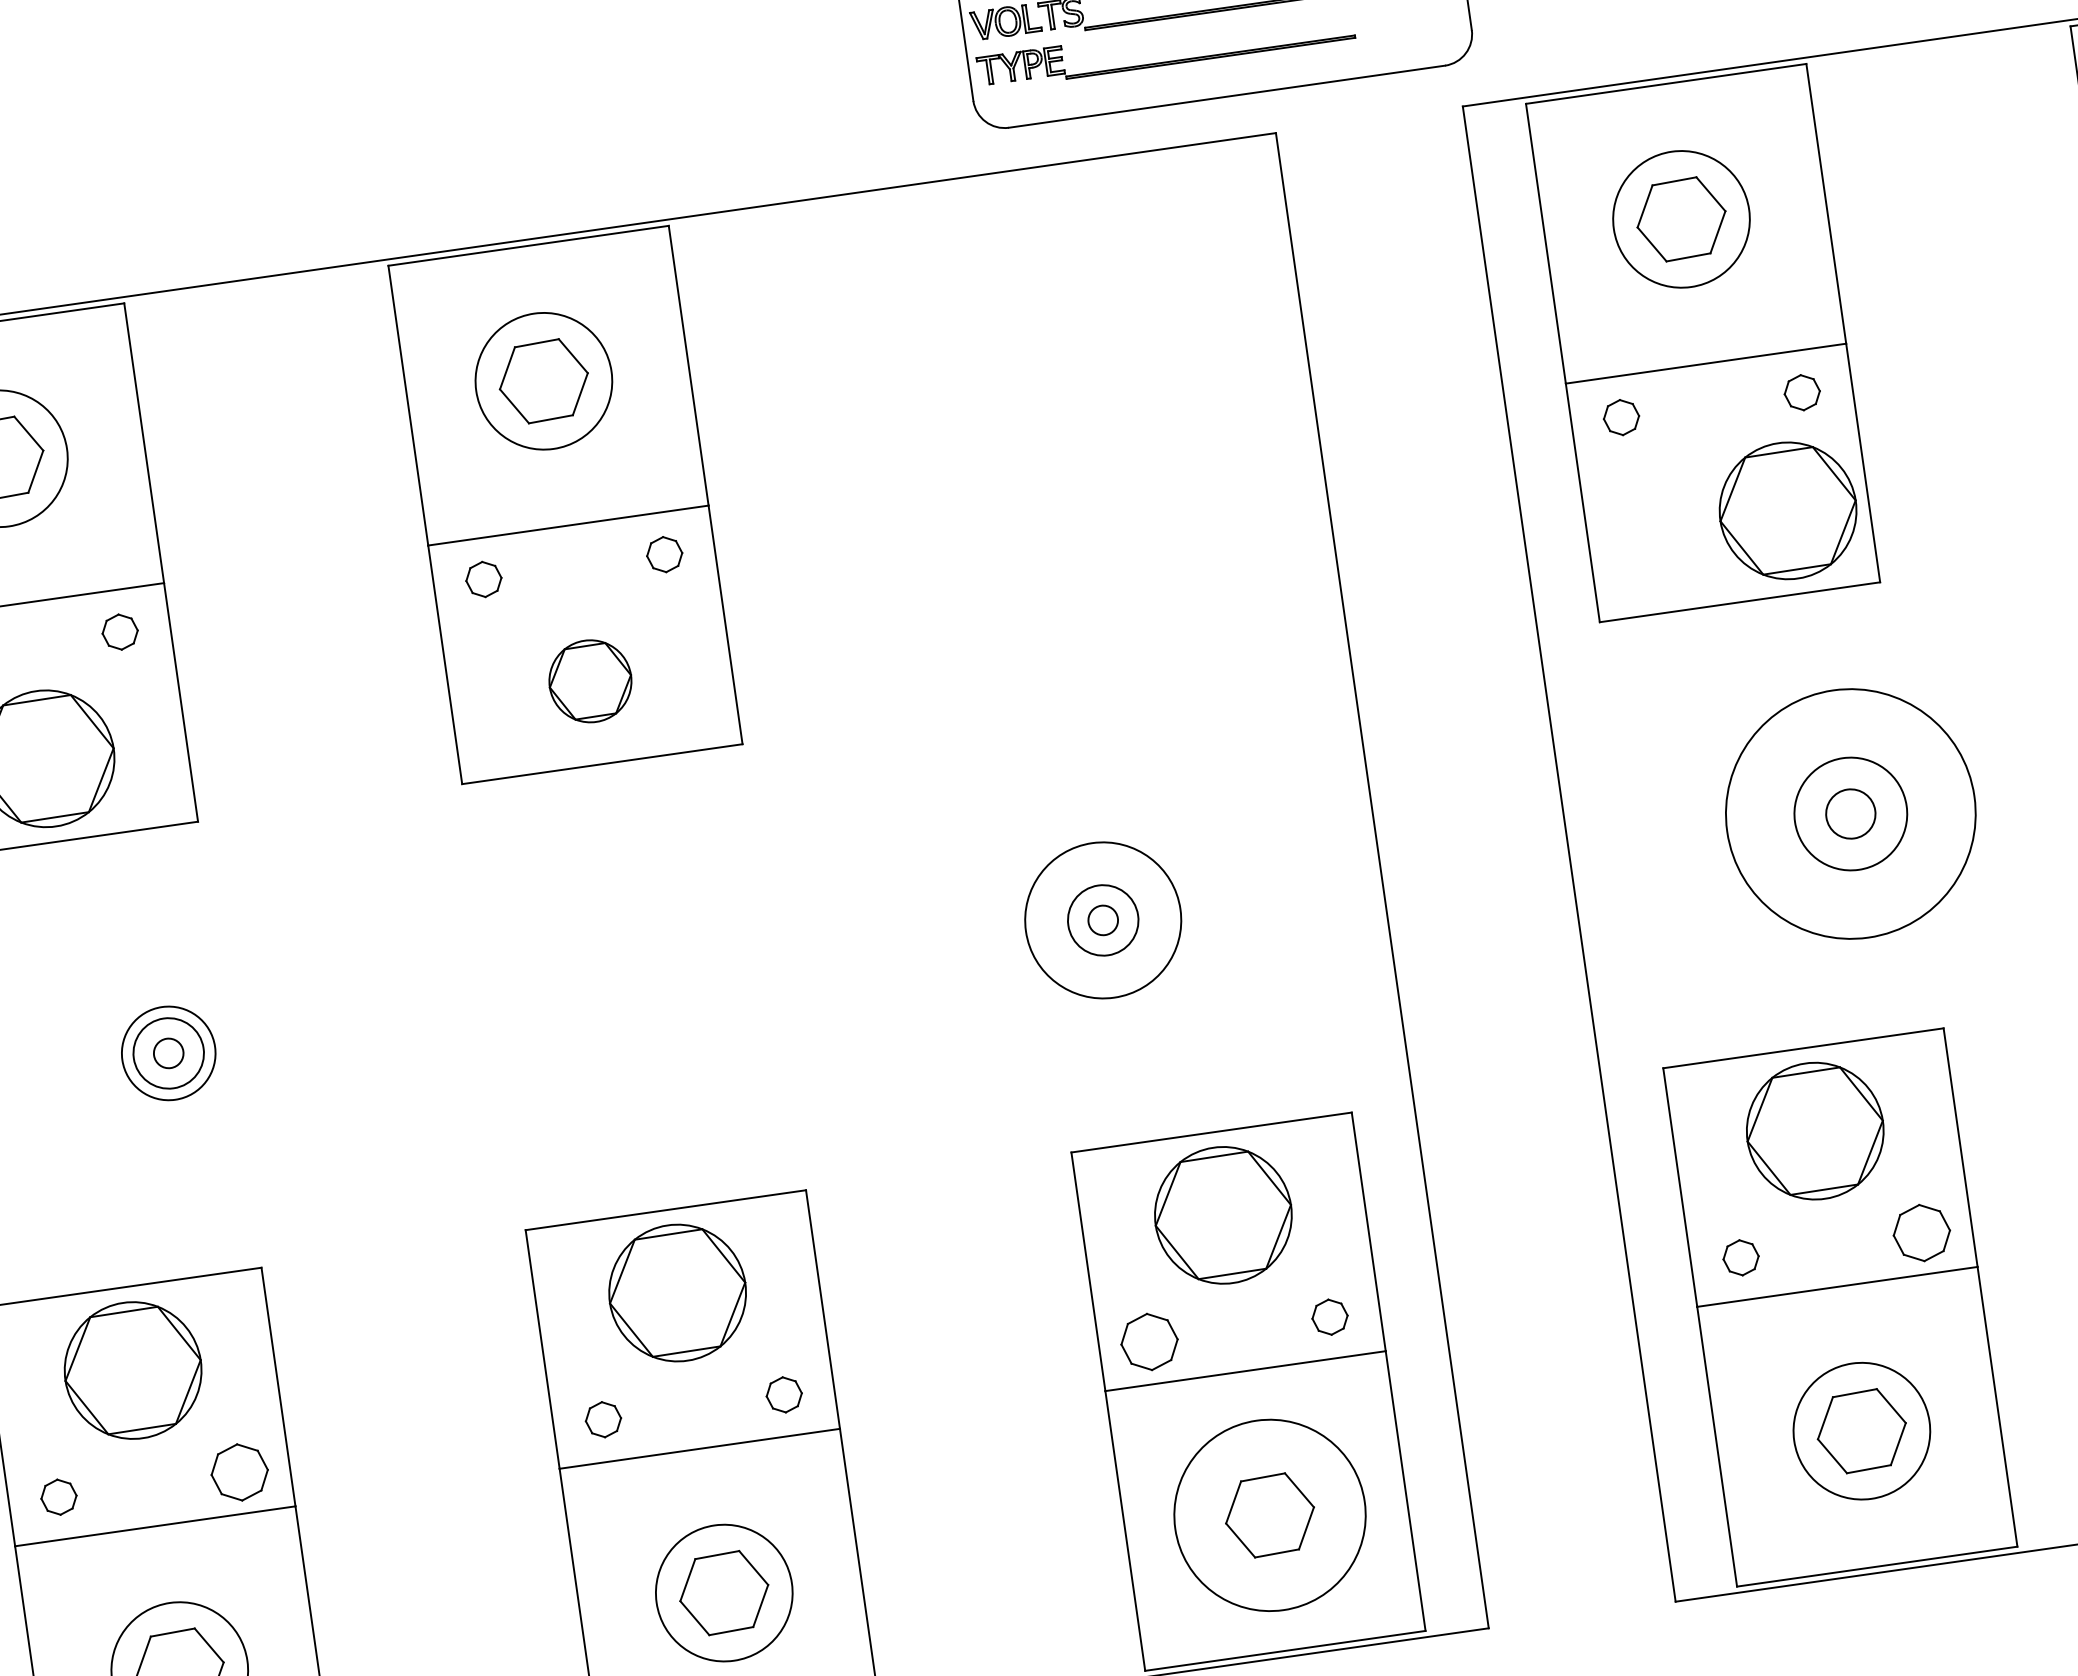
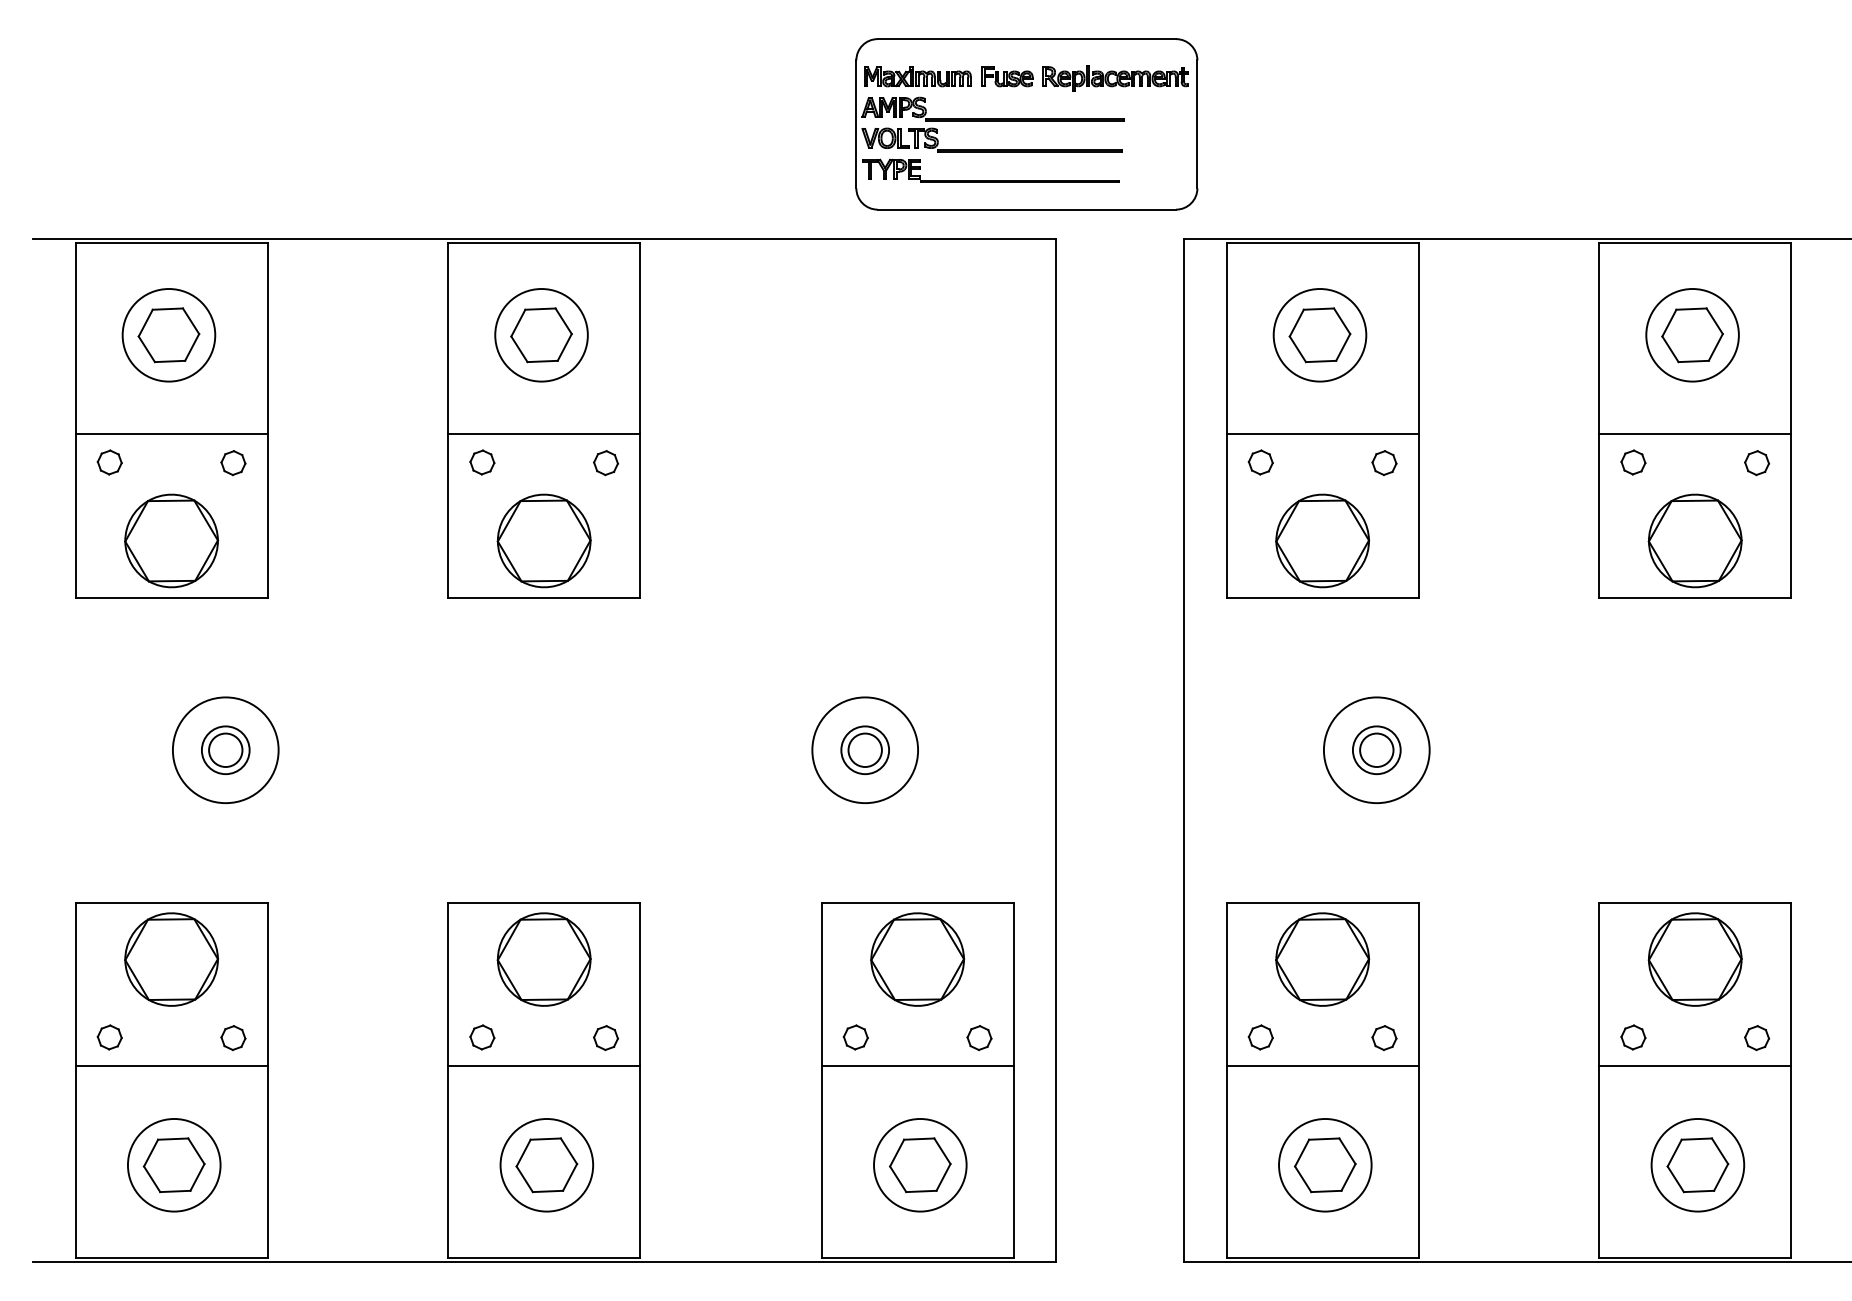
part: (1787, 510) -> (1322, 540), moved
part: (589, 680) -> (543, 540), size x1.67
circle: (1850, 814) -> (1376, 750), size x0.62
circle: (1850, 814) -> (1376, 750), size x0.62
circle: (1102, 920) -> (864, 750), size x1.67
circle: (168, 1053) -> (225, 750), size x1.67
circle: (168, 1053) -> (225, 750), size x1.67
part: (1921, 1232) -> (1384, 1037), size x0.62
part: (1148, 1342) -> (855, 1037), size x0.62
part: (239, 1471) -> (233, 1037), size x0.62
circle: (1270, 1514) -> (920, 1164), size x0.71

